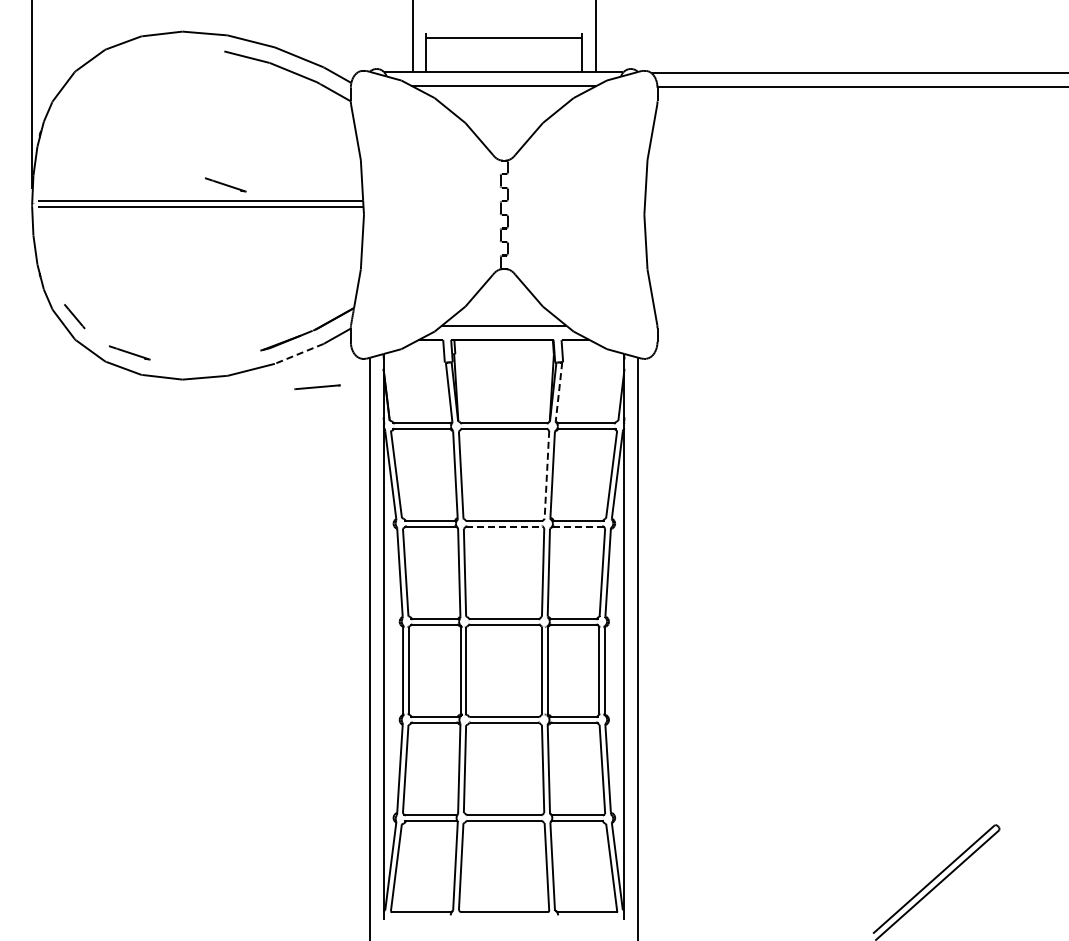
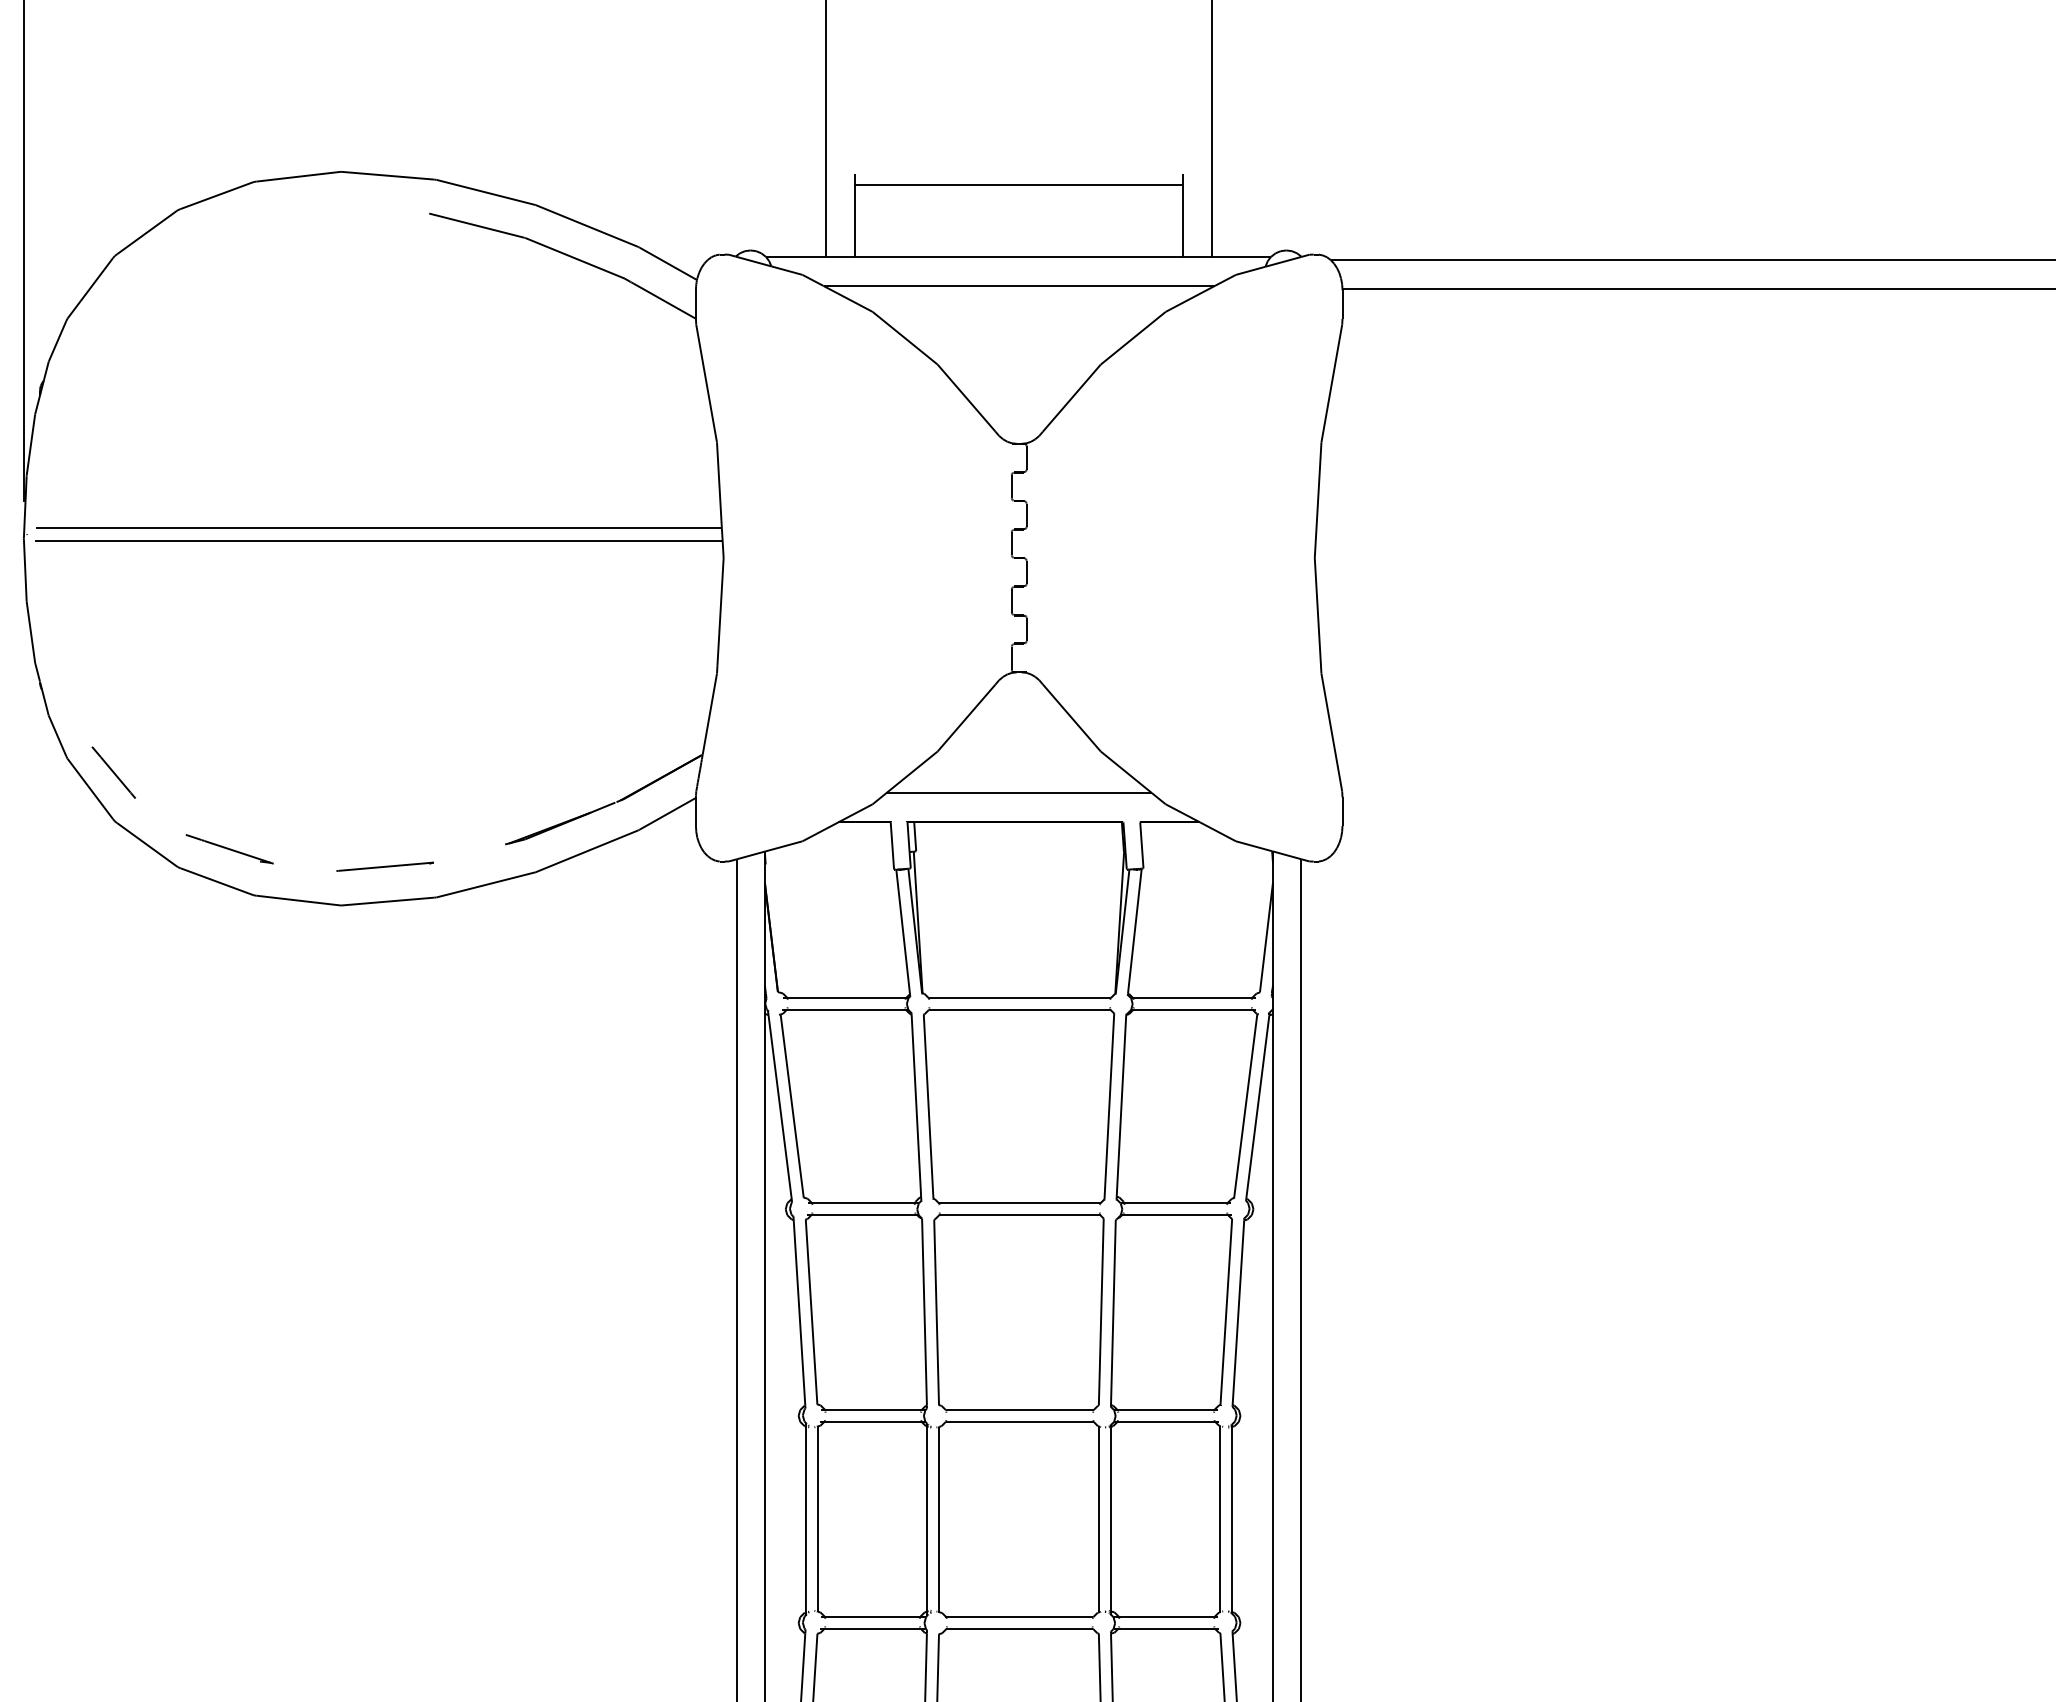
line: (225, 184) -> (431, 494), removed
line: (298, 354) -> (585, 852), dashed -> solid
line: (317, 387) -> (385, 867), moved
line: (559, 391) -> (1135, 930), dashed -> solid
line: (546, 475) -> (1108, 1107), dashed -> solid
line: (504, 526) -> (1019, 1215), dashed -> solid
line: (578, 526) -> (1175, 1215), dashed -> solid

